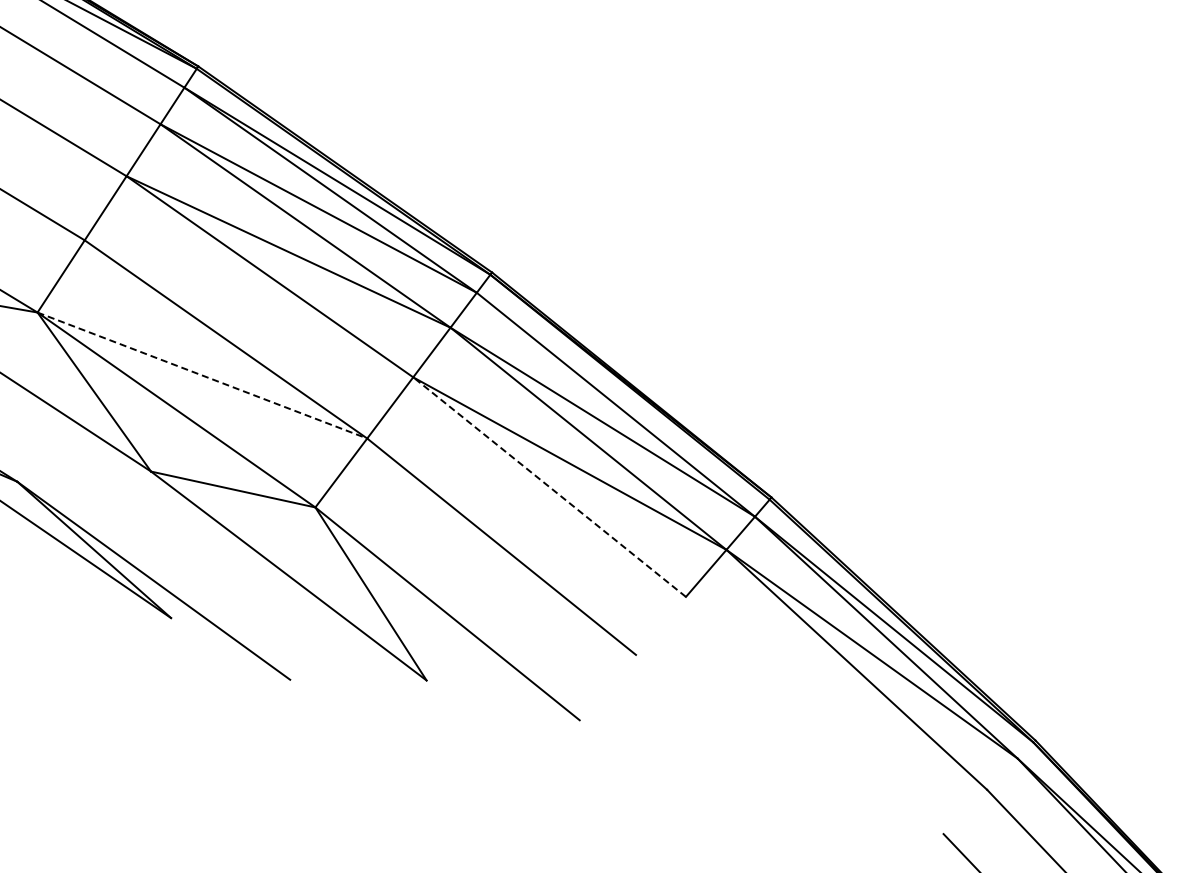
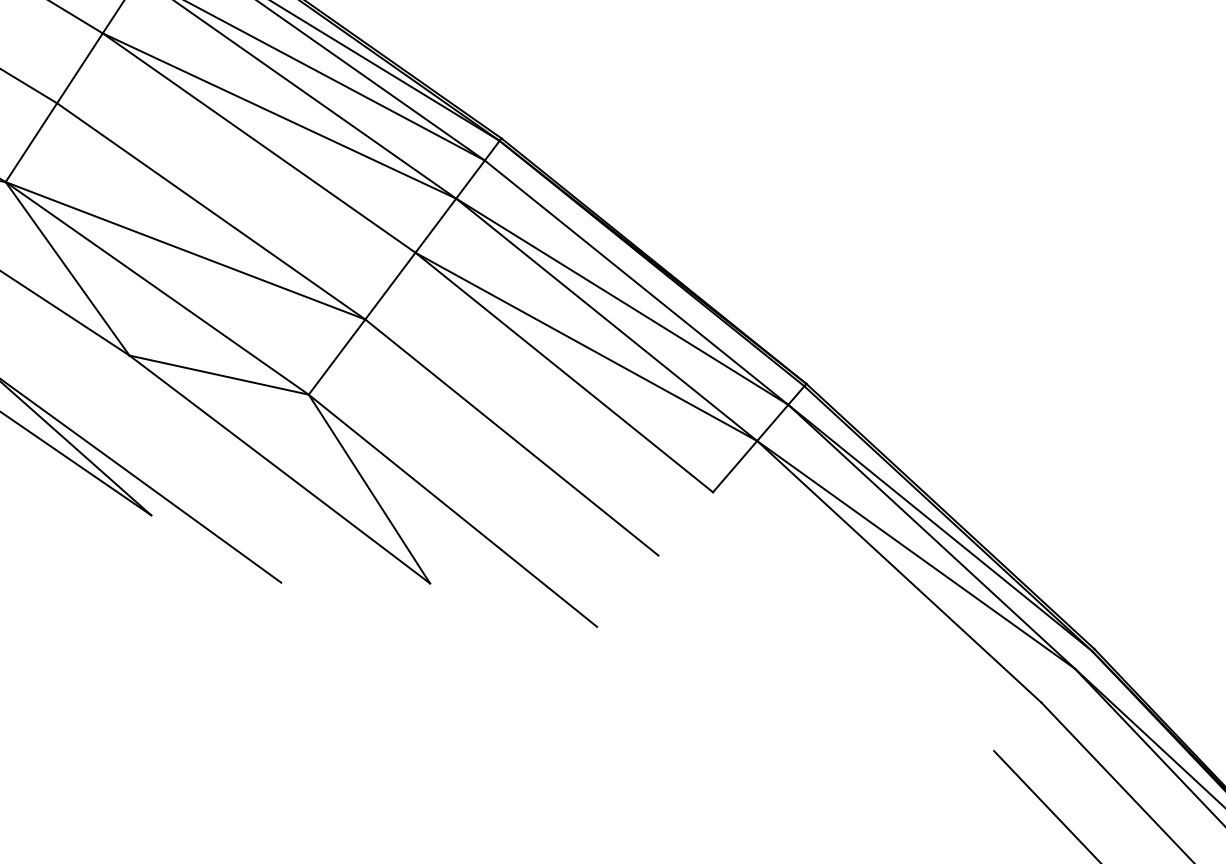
line: (202, 375) -> (185, 250), dashed -> solid
line: (549, 486) -> (564, 371), dashed -> solid

